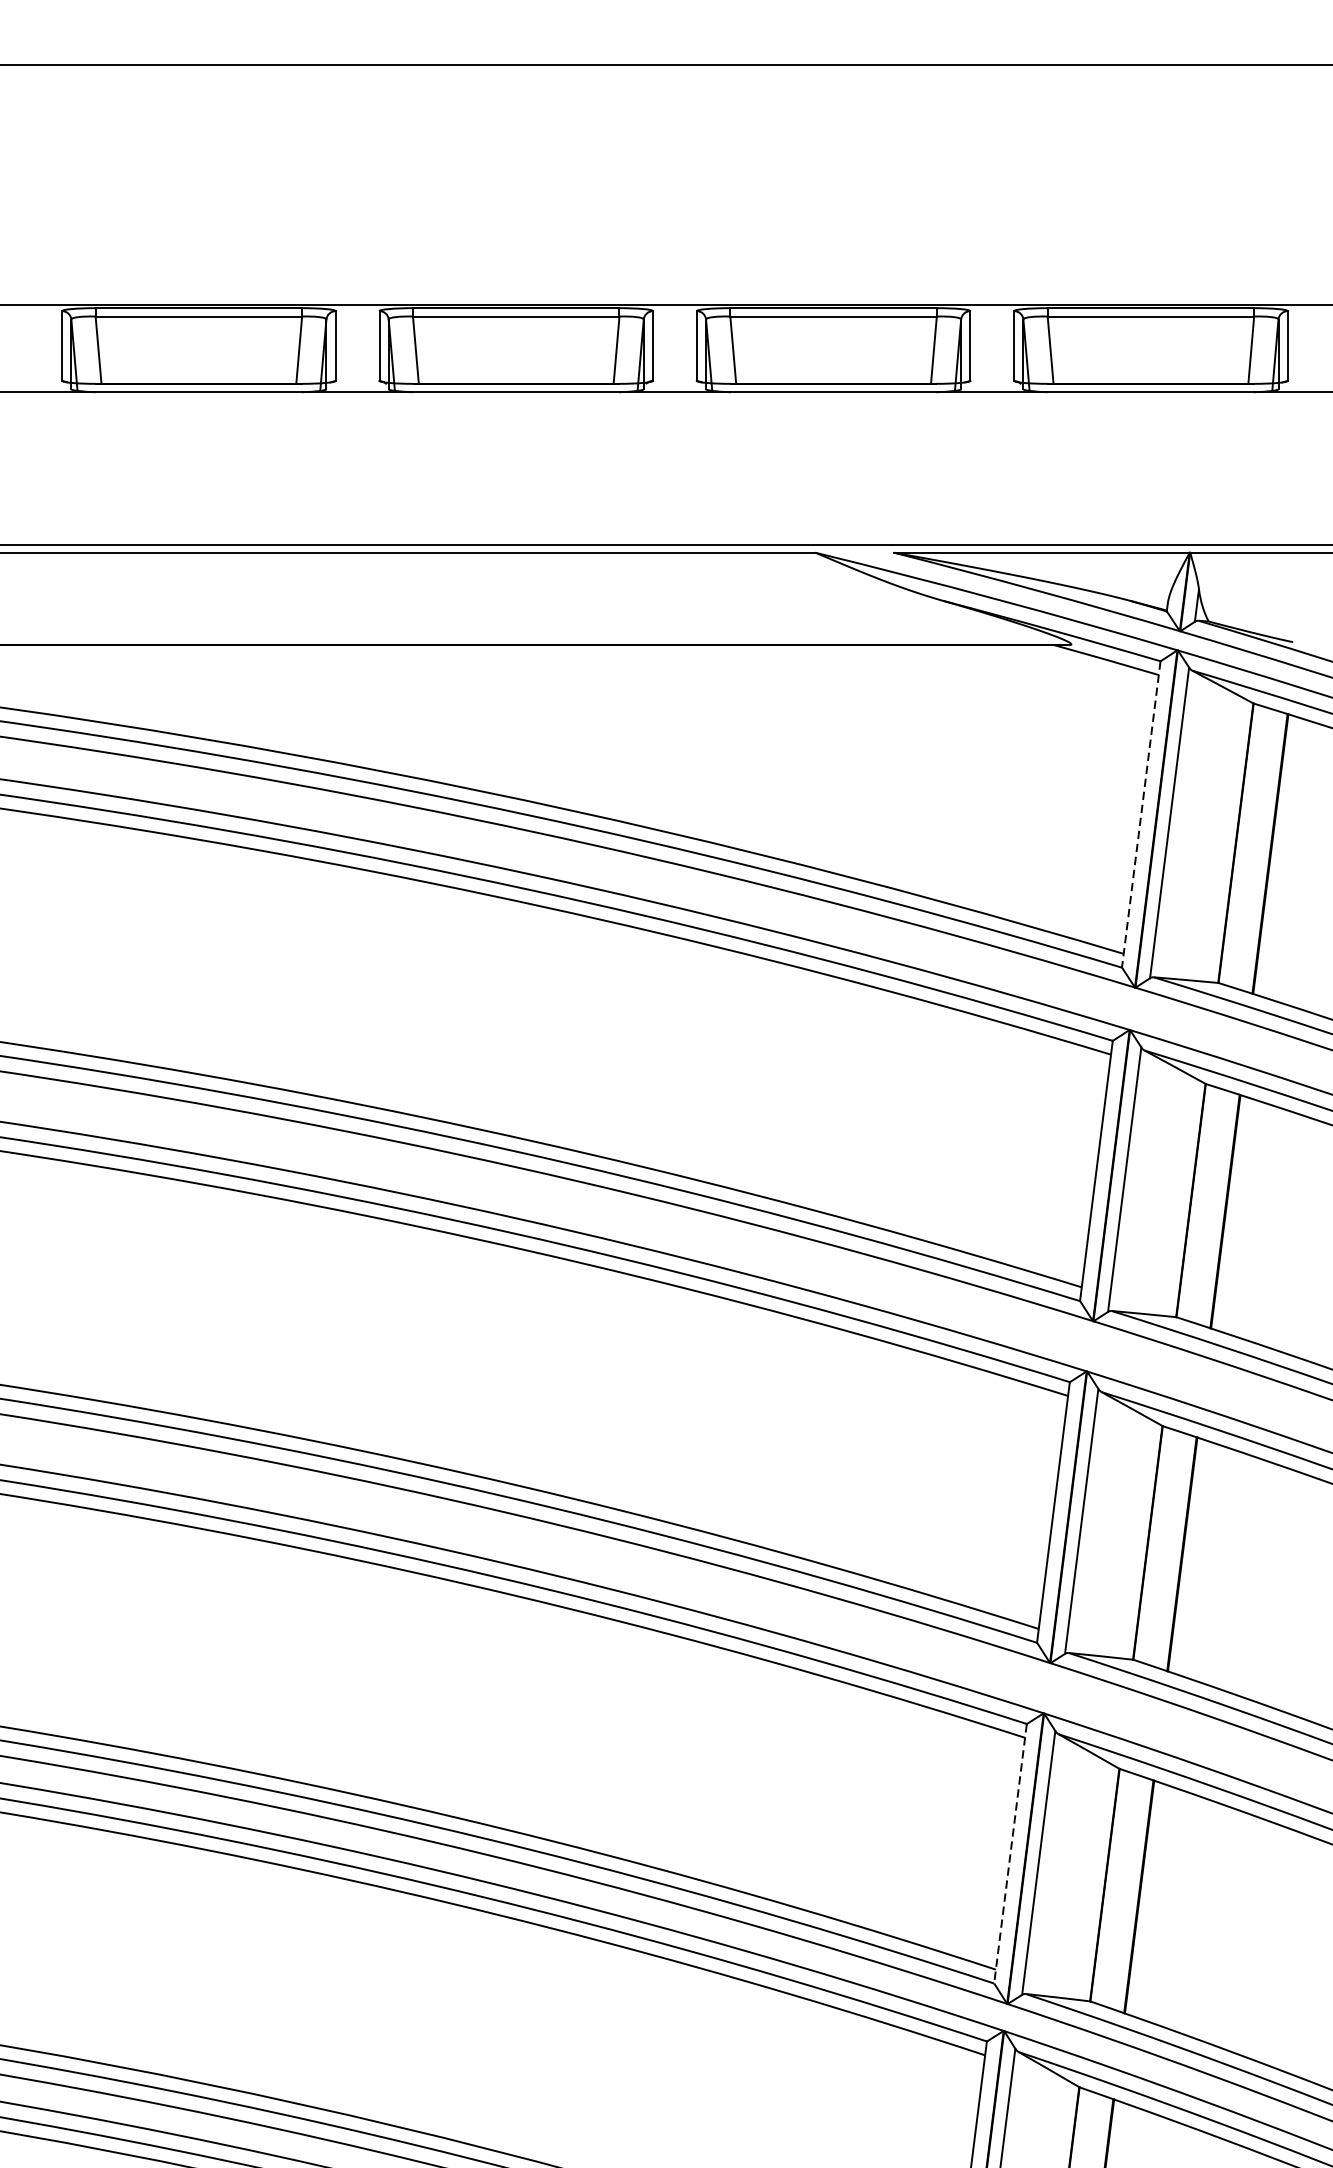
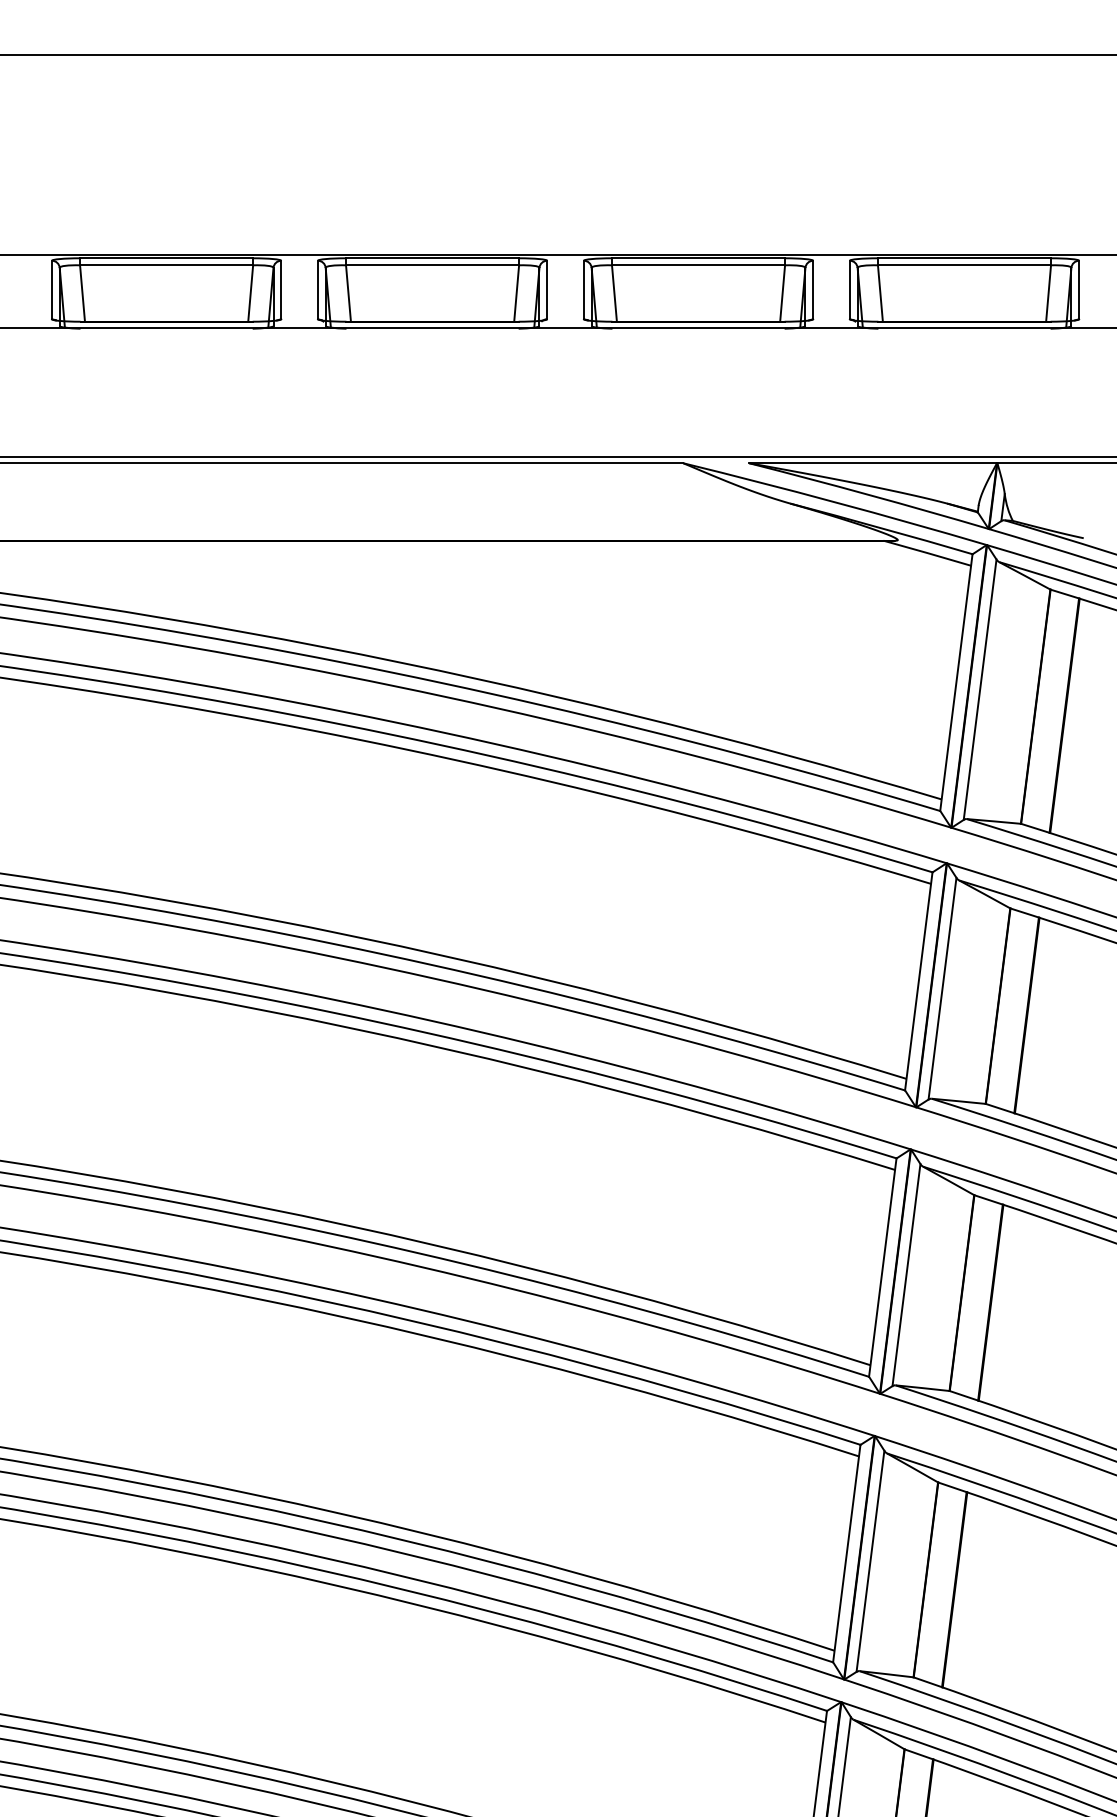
line: (1141, 815) -> (956, 683), dashed -> solid
line: (1010, 1854) -> (846, 1554), dashed -> solid

